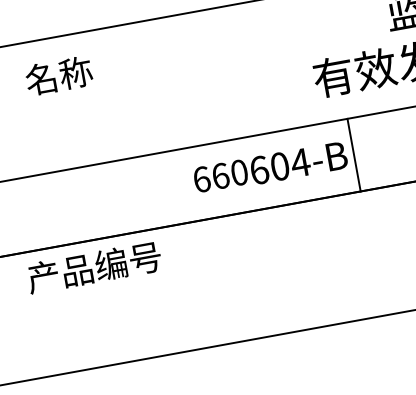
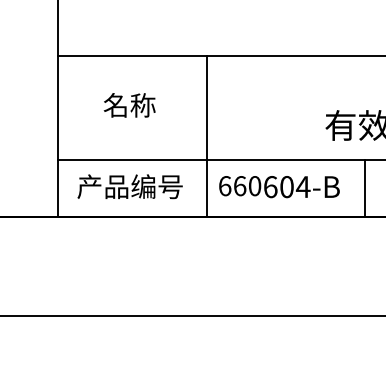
text: (58, 75) -> (129, 105), moved
line: (167, 121) -> (206, 136), added
line: (354, 154) -> (364, 188), moved
text: (93, 267) -> (129, 186), moved

